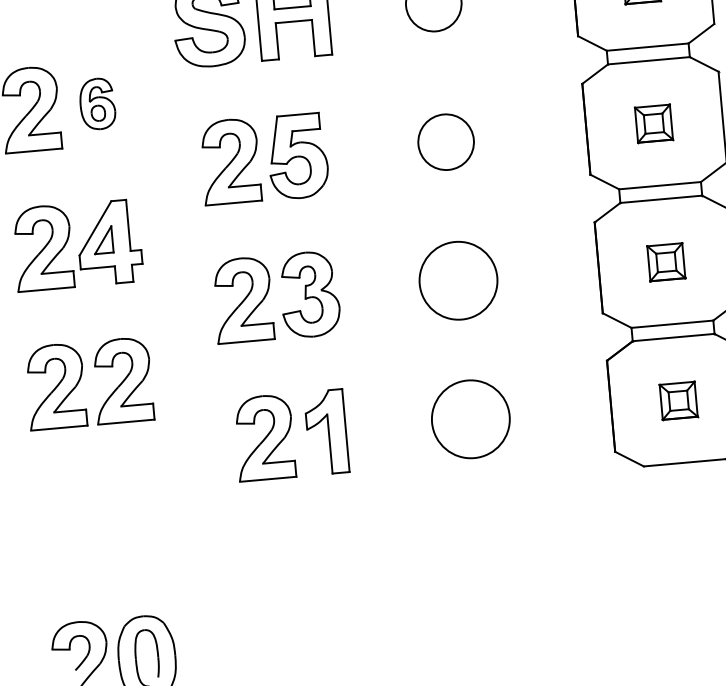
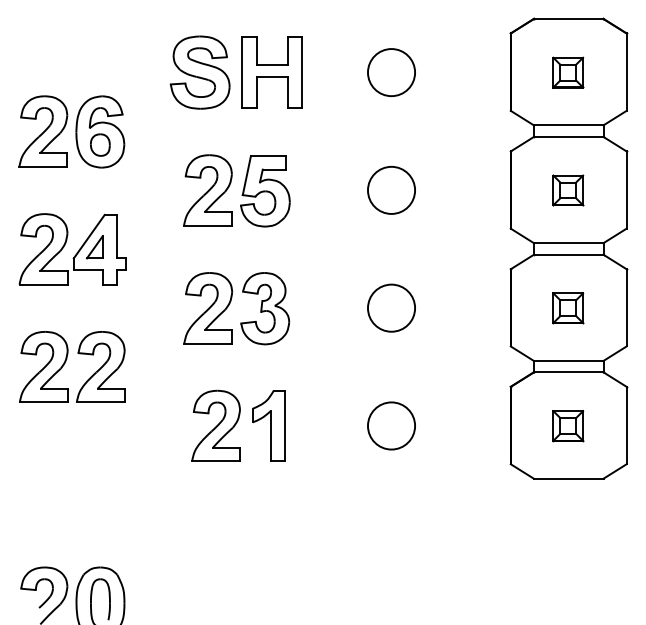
part: (97, 103) -> (100, 131), size x1.67
circle: (458, 279) -> (391, 307), size x0.71
circle: (470, 418) -> (391, 425), size x0.71

